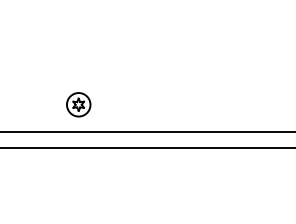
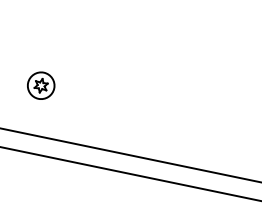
part: (78, 104) -> (40, 85), moved

